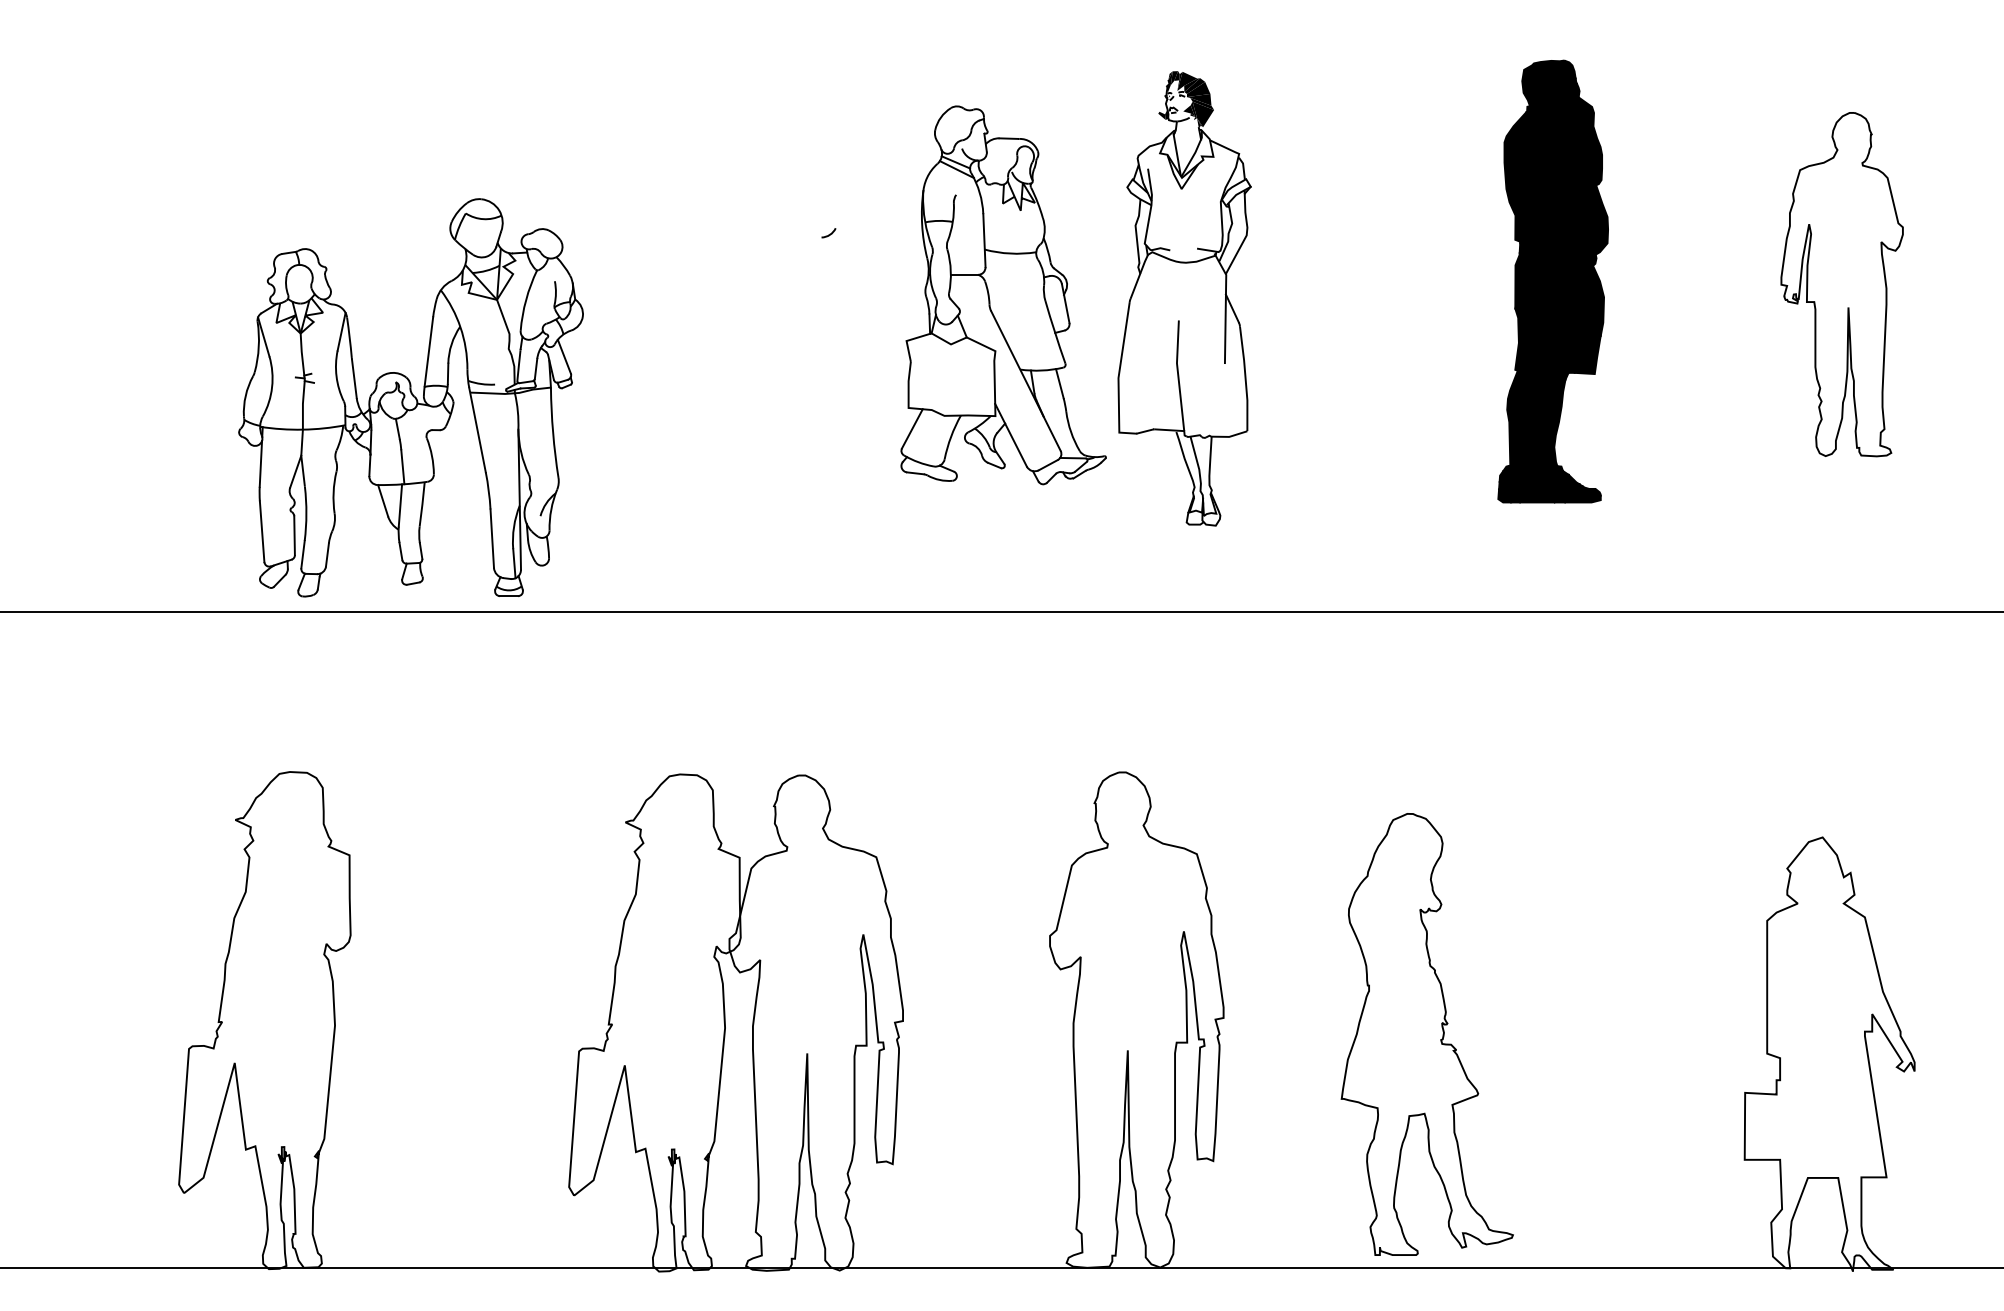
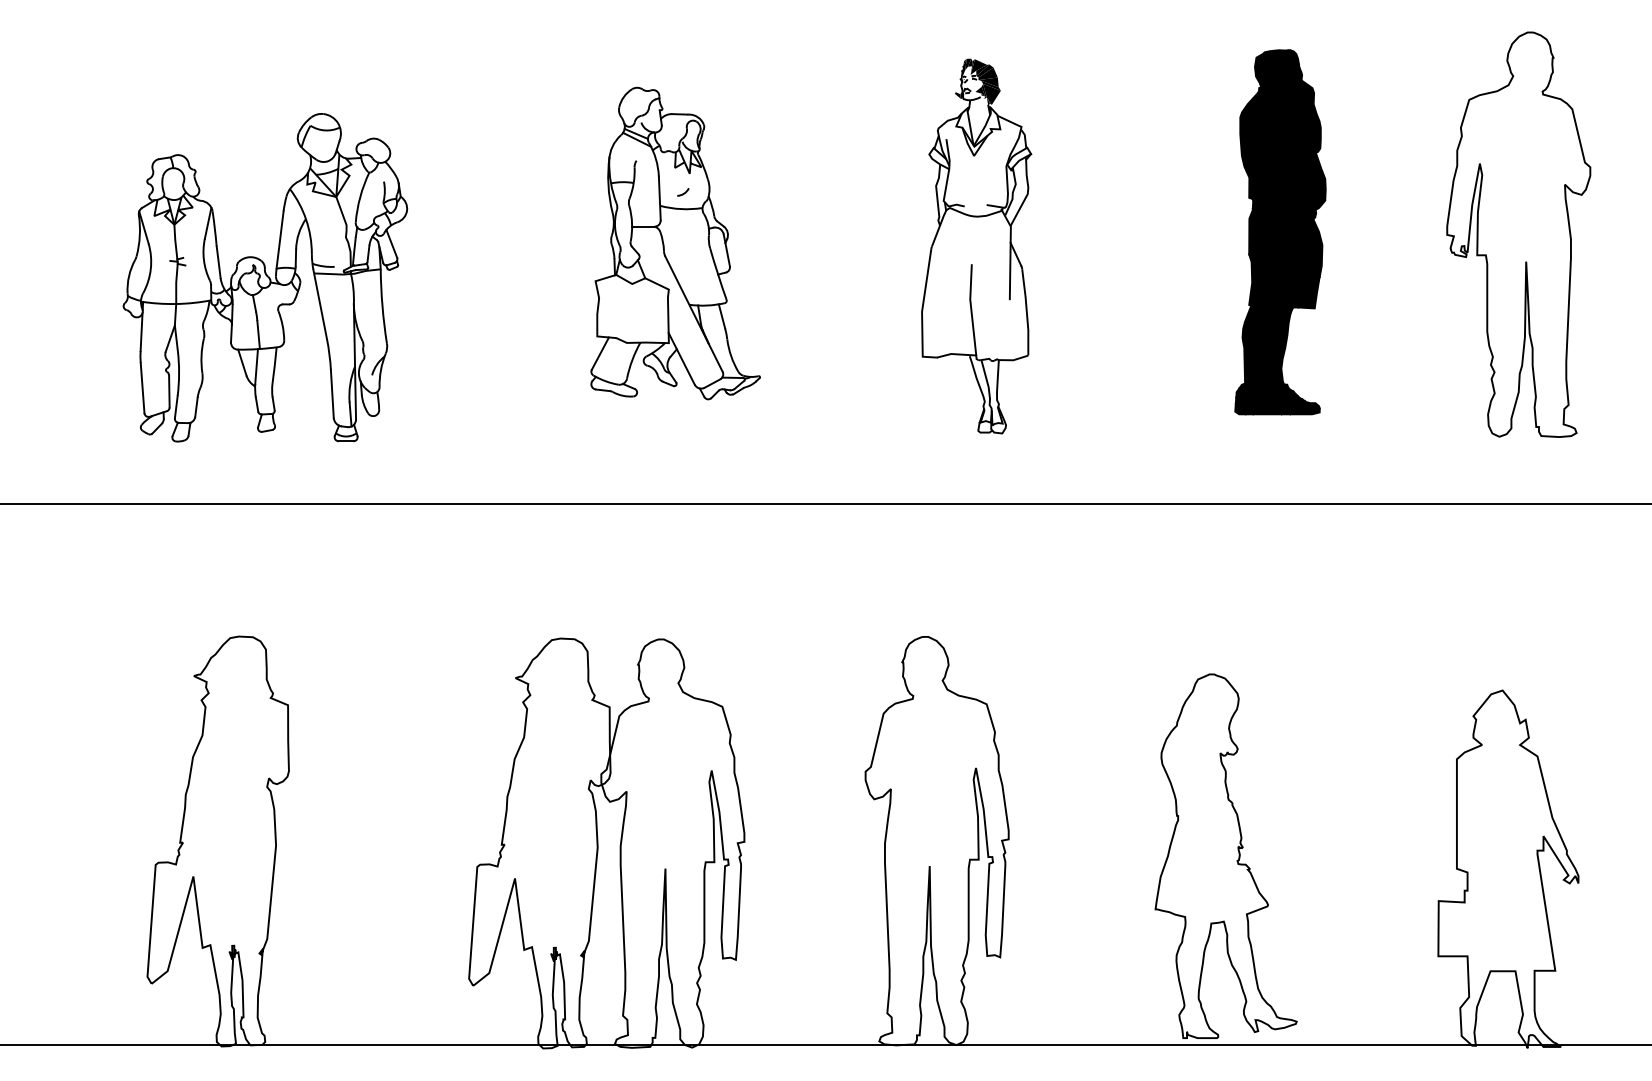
part: (1841, 284) -> (1518, 234), size x1.43
part: (1003, 295) -> (675, 243), moved
part: (410, 397) -> (264, 277), moved
part: (1426, 1034) -> (1225, 856), moved

